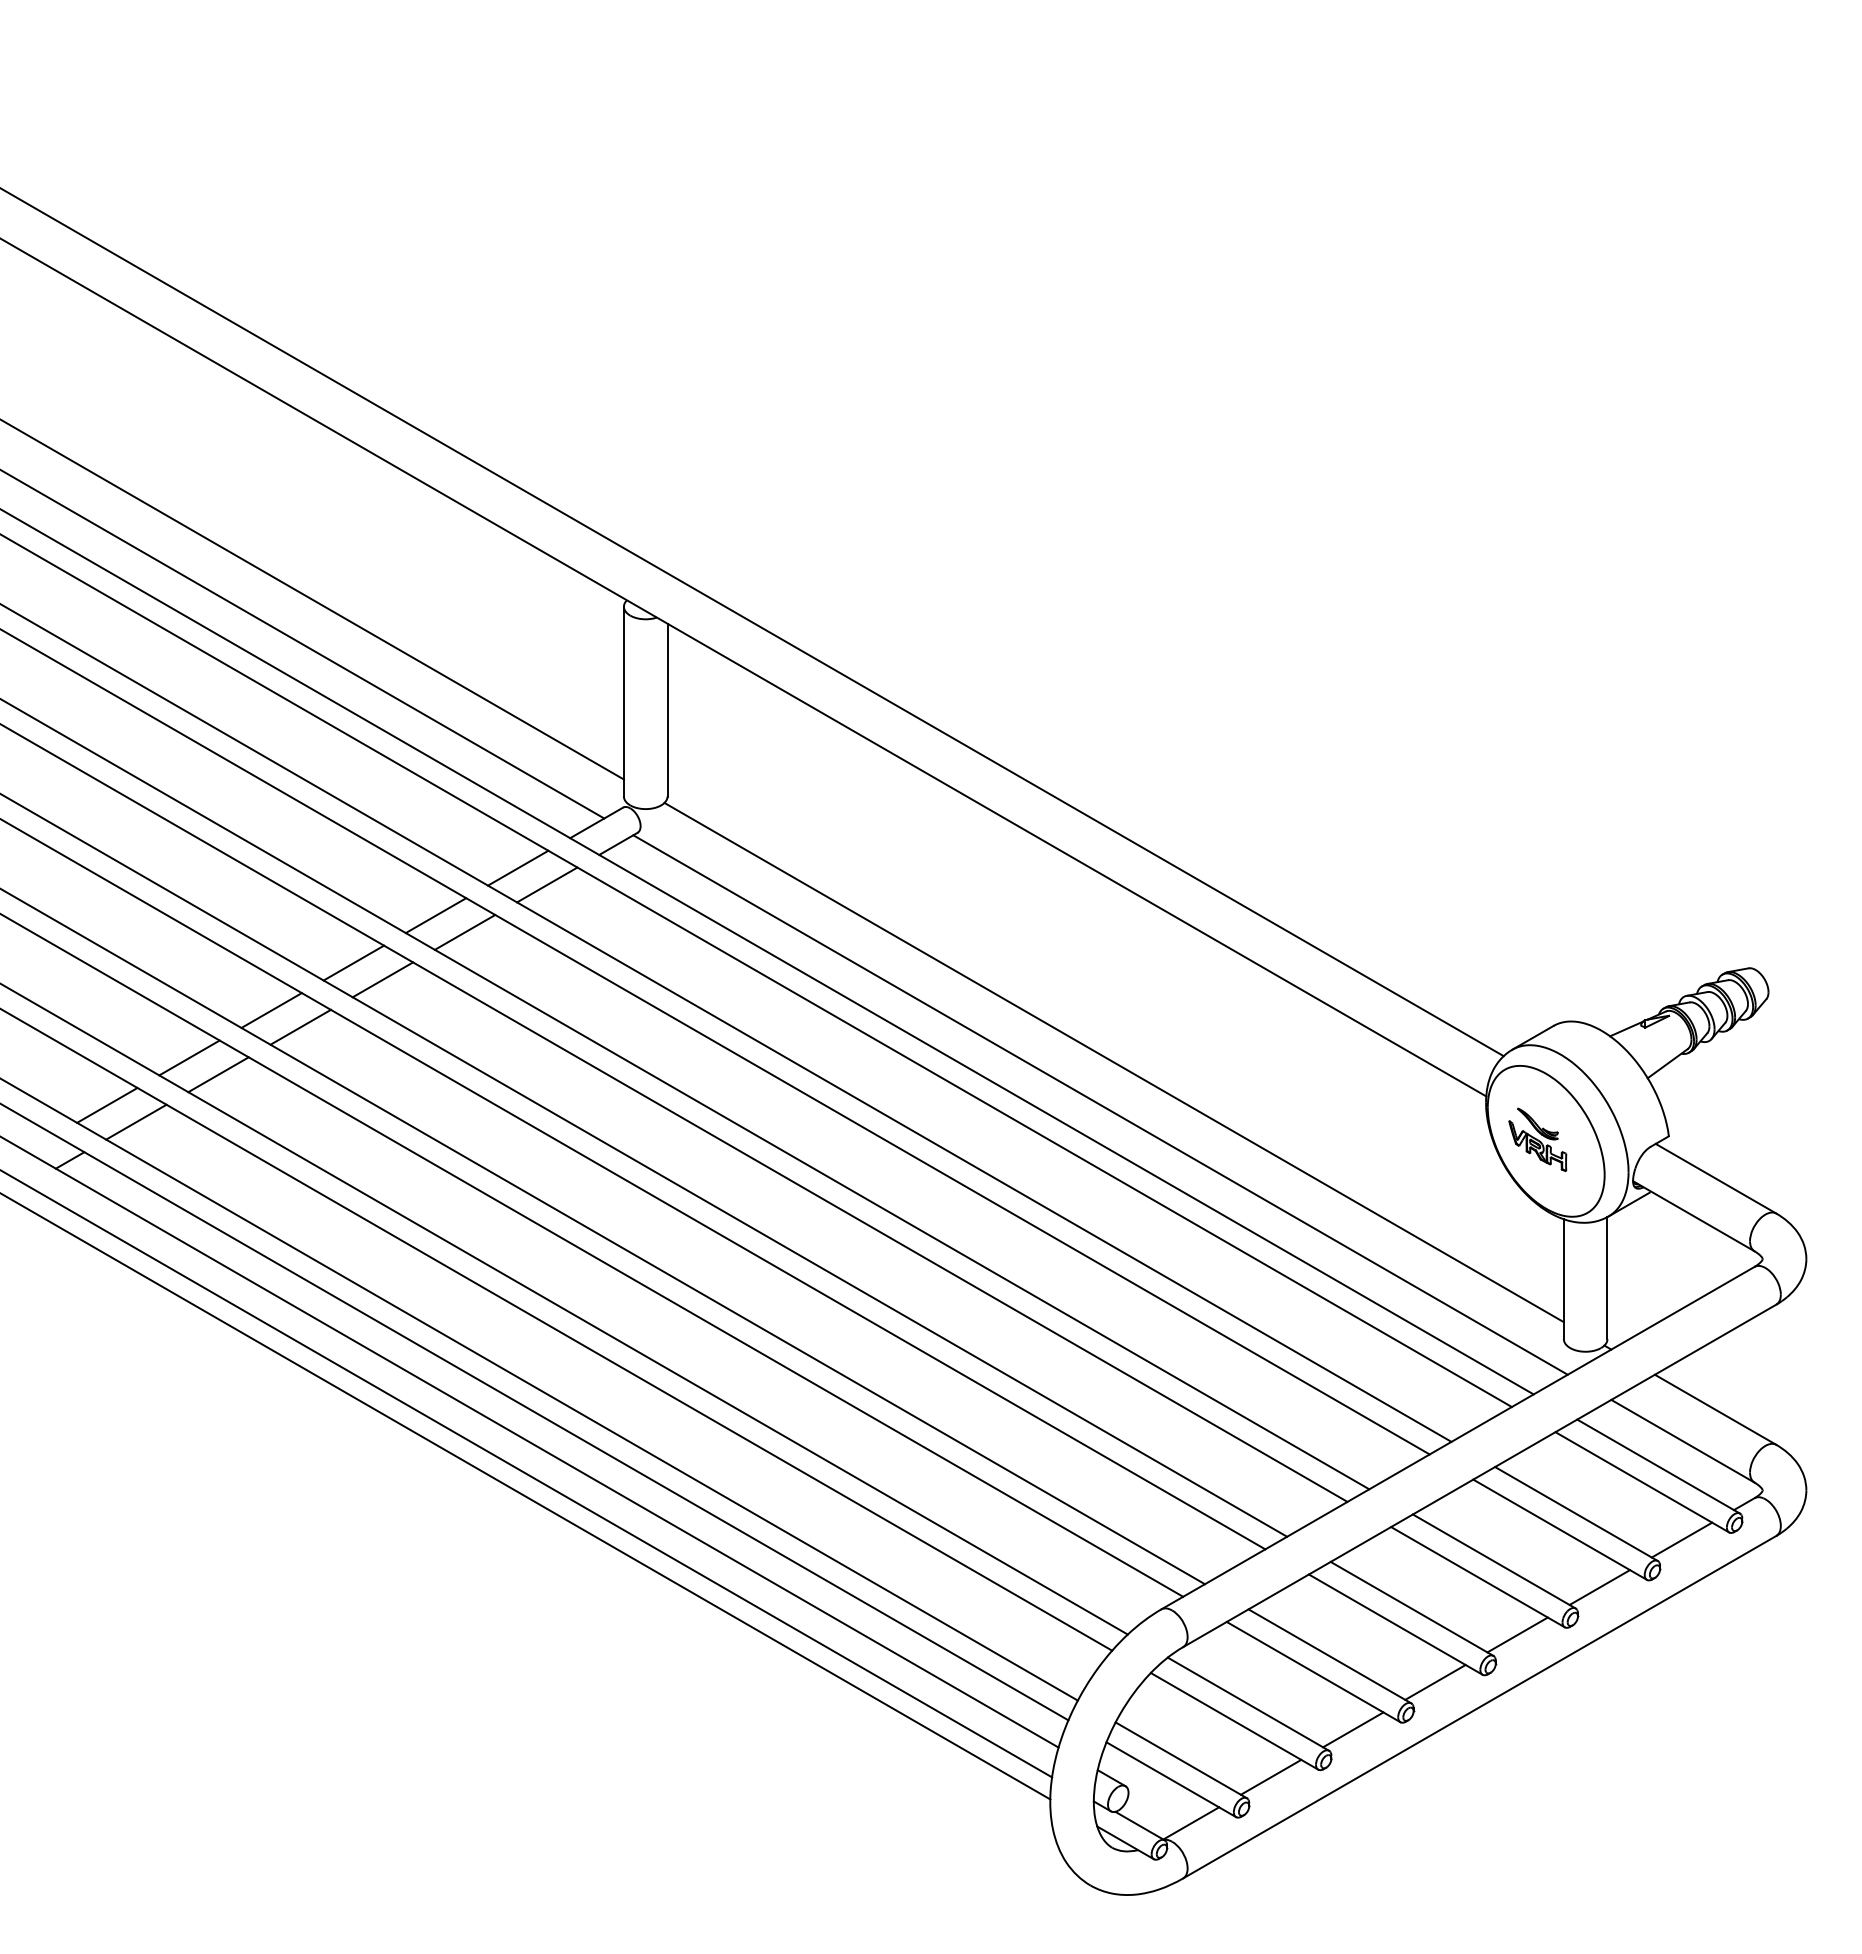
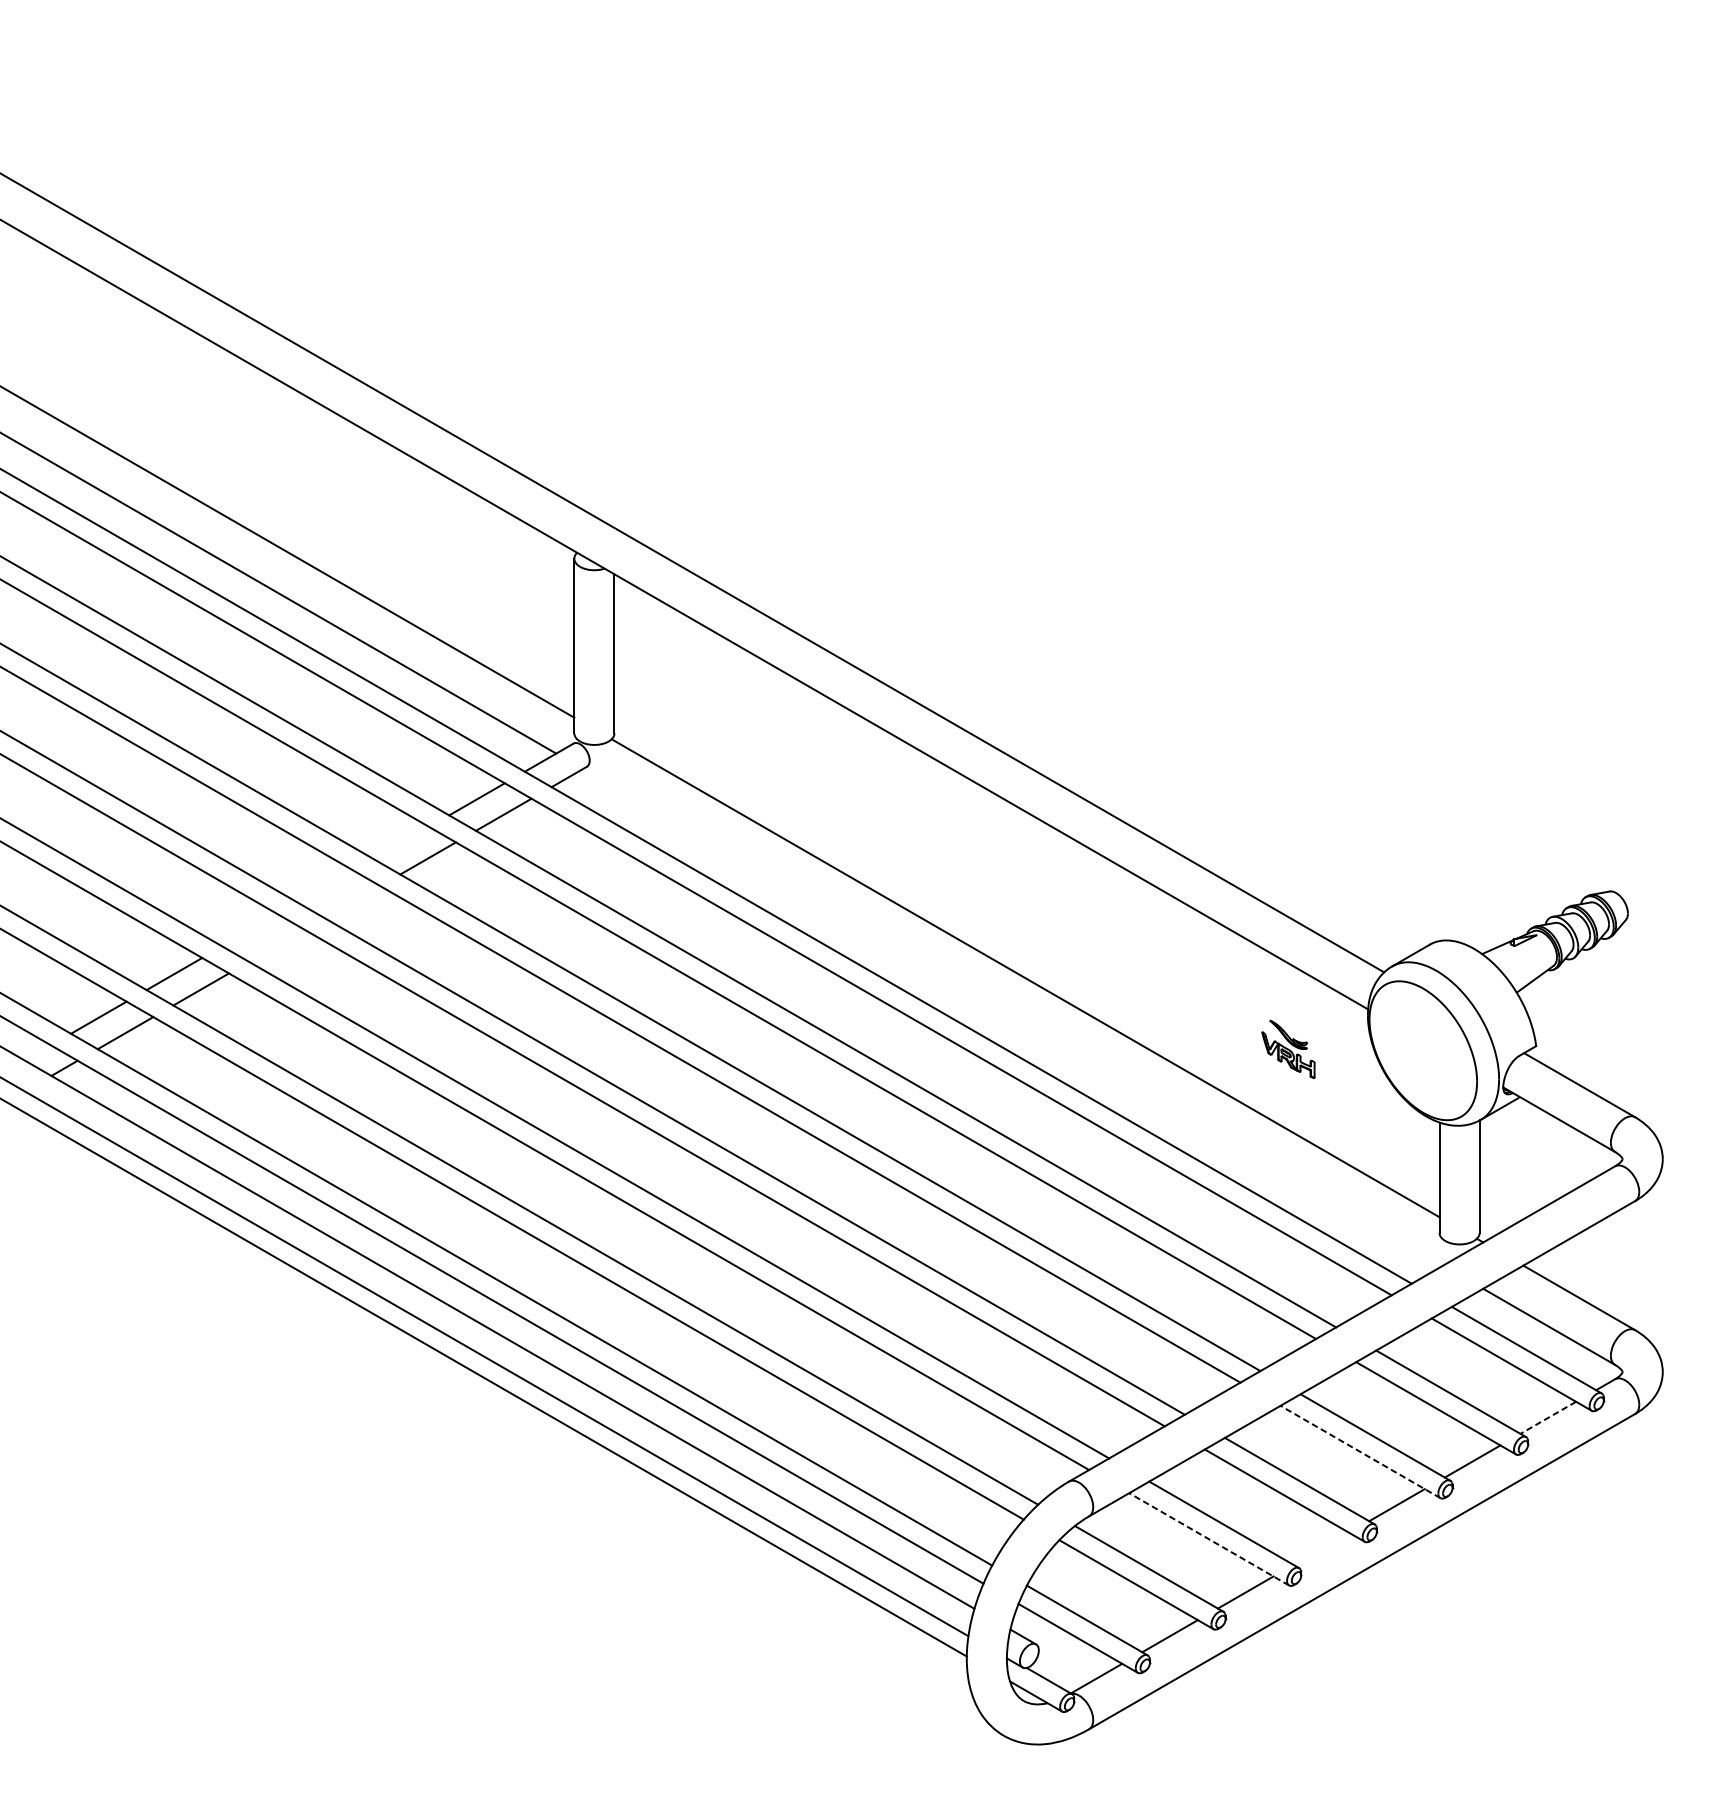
line: (435, 915) -> (400, 842), removed
line: (353, 962) -> (325, 886), removed
line: (382, 979) -> (352, 901), removed
line: (271, 1010) -> (249, 930), removed
line: (300, 1026) -> (276, 945), removed
line: (1100, 1104) -> (1013, 1016), removed
part: (1537, 1139) -> (1288, 1049), moved
line: (1682, 1540) -> (1548, 1418), solid -> dashed
line: (1477, 1576) -> (1360, 1451), solid -> dashed
line: (1313, 1671) -> (1209, 1538), solid -> dashed
line: (1435, 1682) -> (1321, 1548), removed

